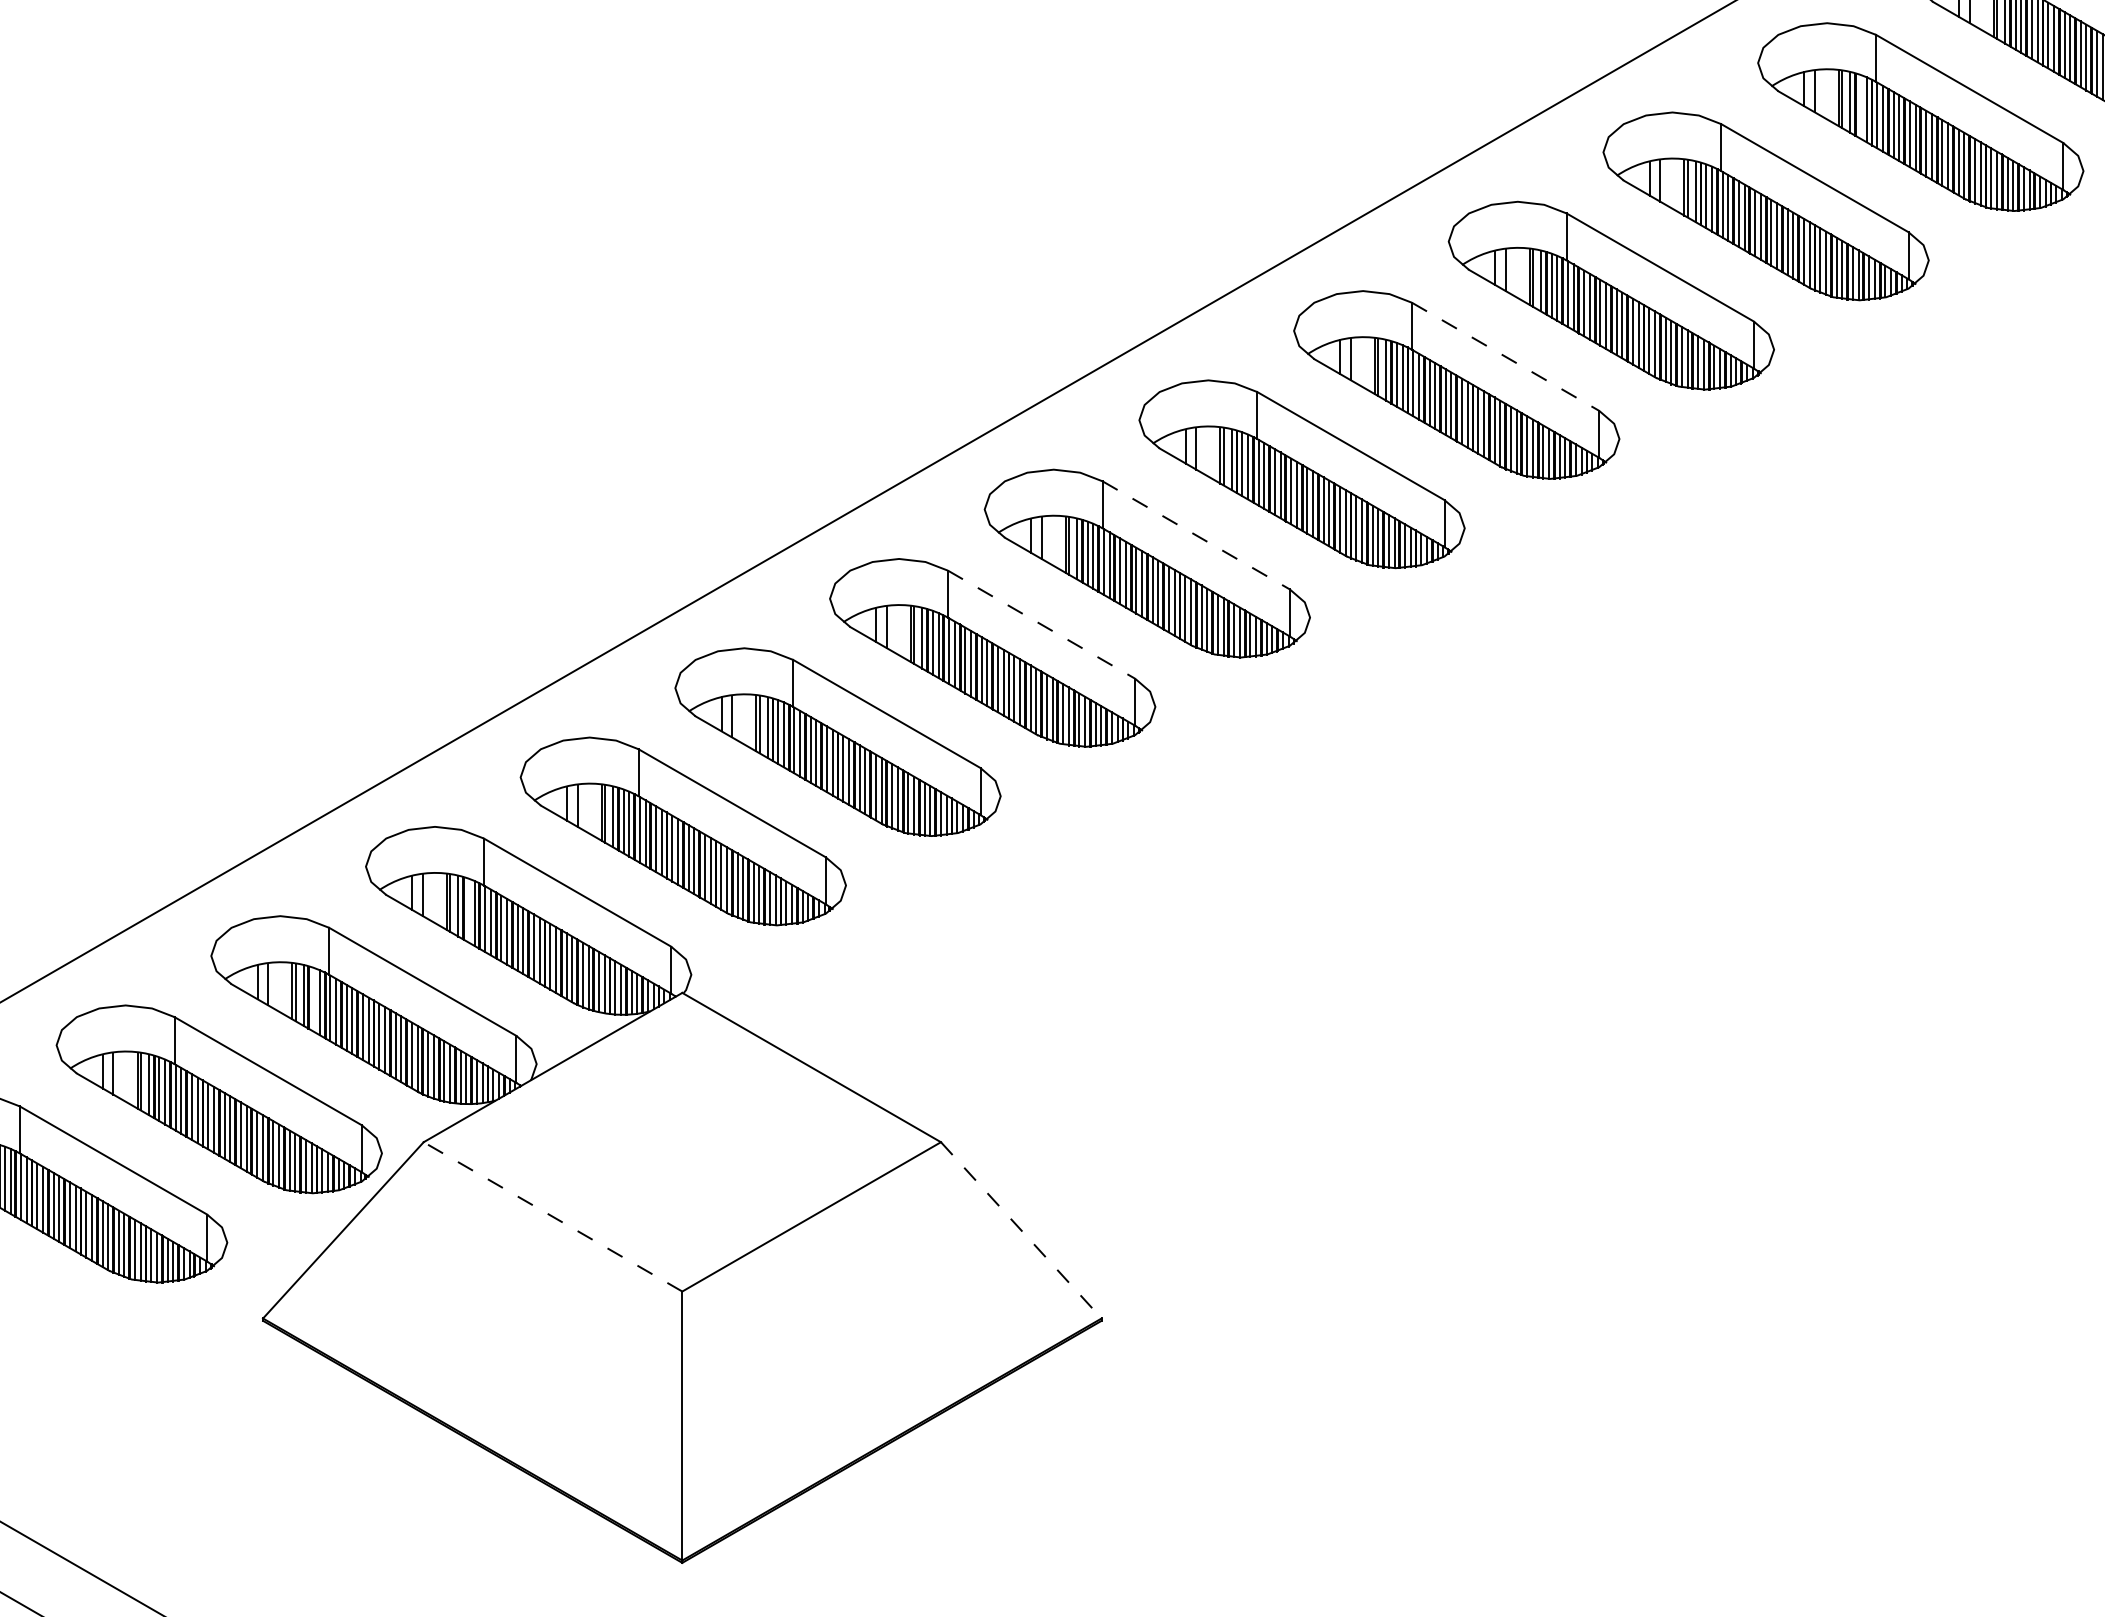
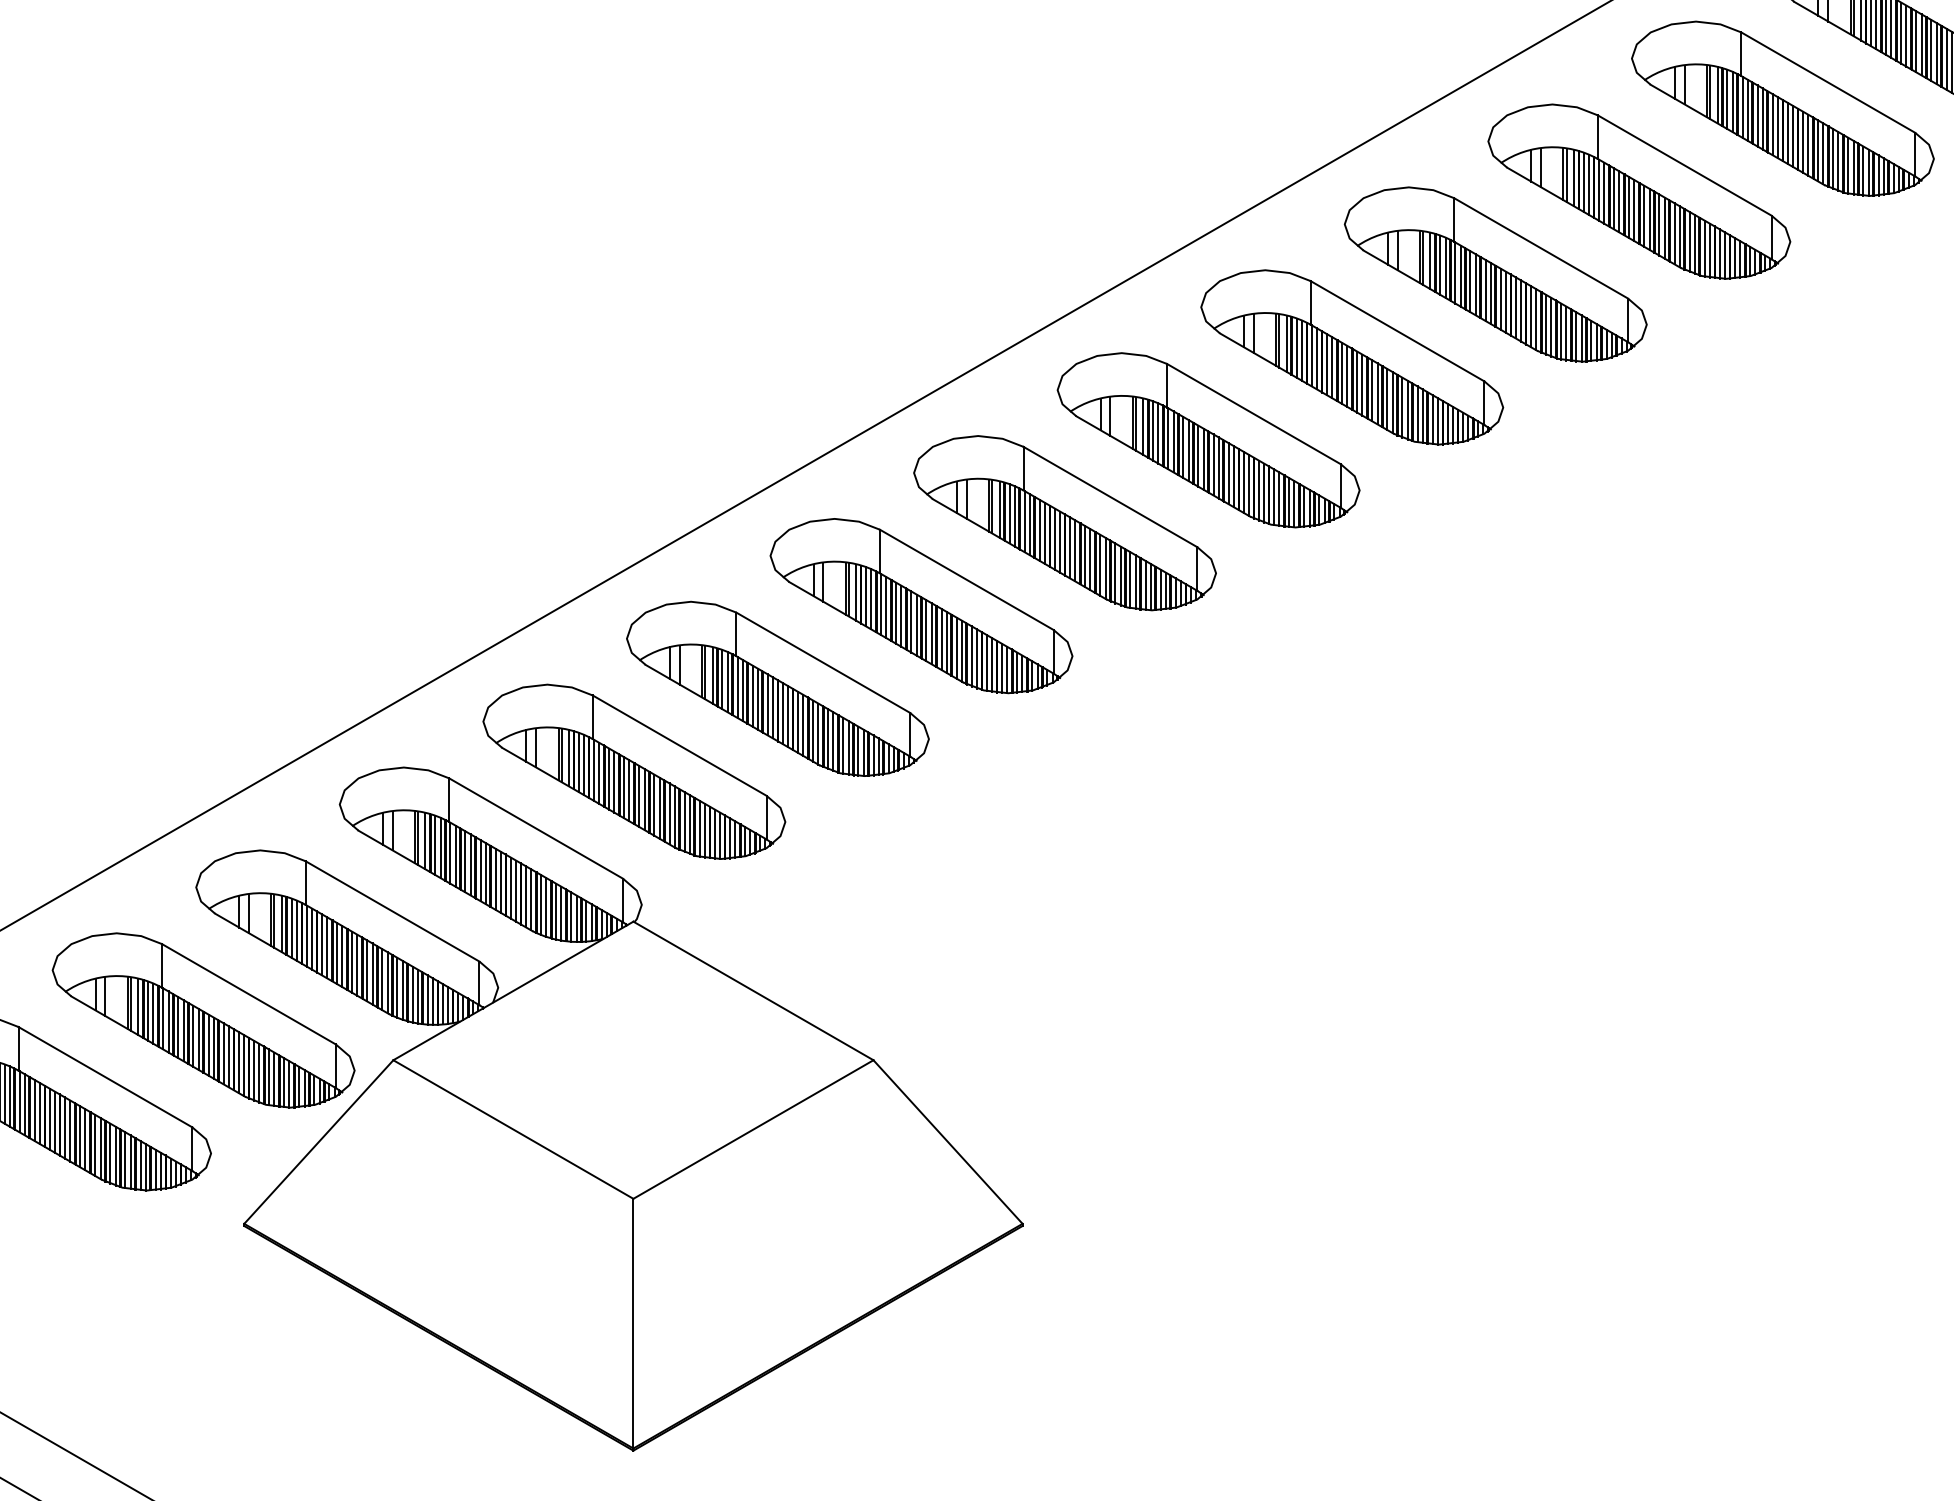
line: (1861, 107) -> (1727, 99), added
line: (1505, 357) -> (1397, 331), dashed -> solid
line: (1196, 535) -> (1110, 497), dashed -> solid
line: (1042, 625) -> (967, 580), dashed -> solid
line: (469, 909) -> (435, 844), added
line: (313, 999) -> (291, 927), added
line: (553, 1216) -> (513, 1129), dashed -> solid
line: (1021, 1230) -> (948, 1142), dashed -> solid

